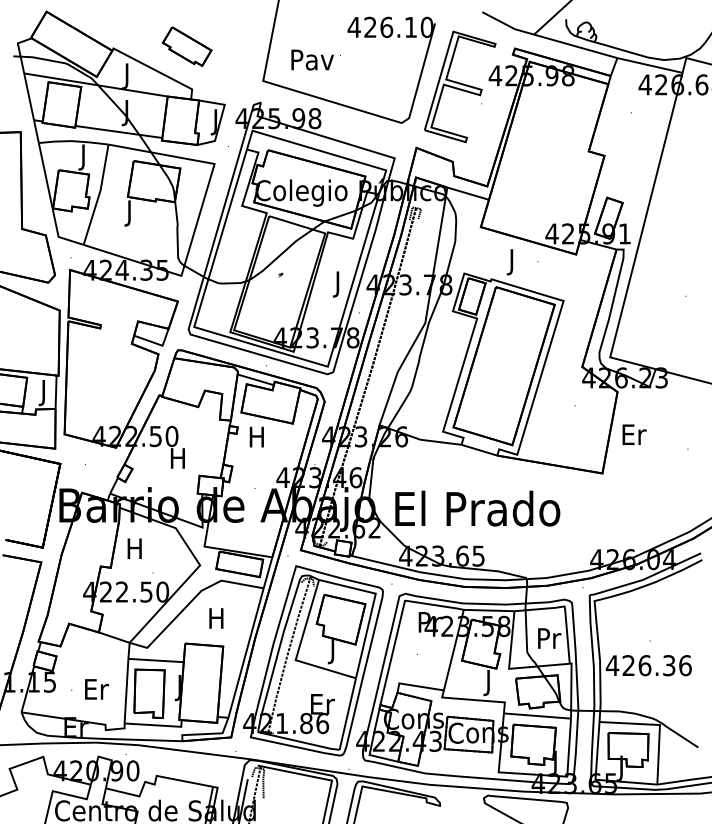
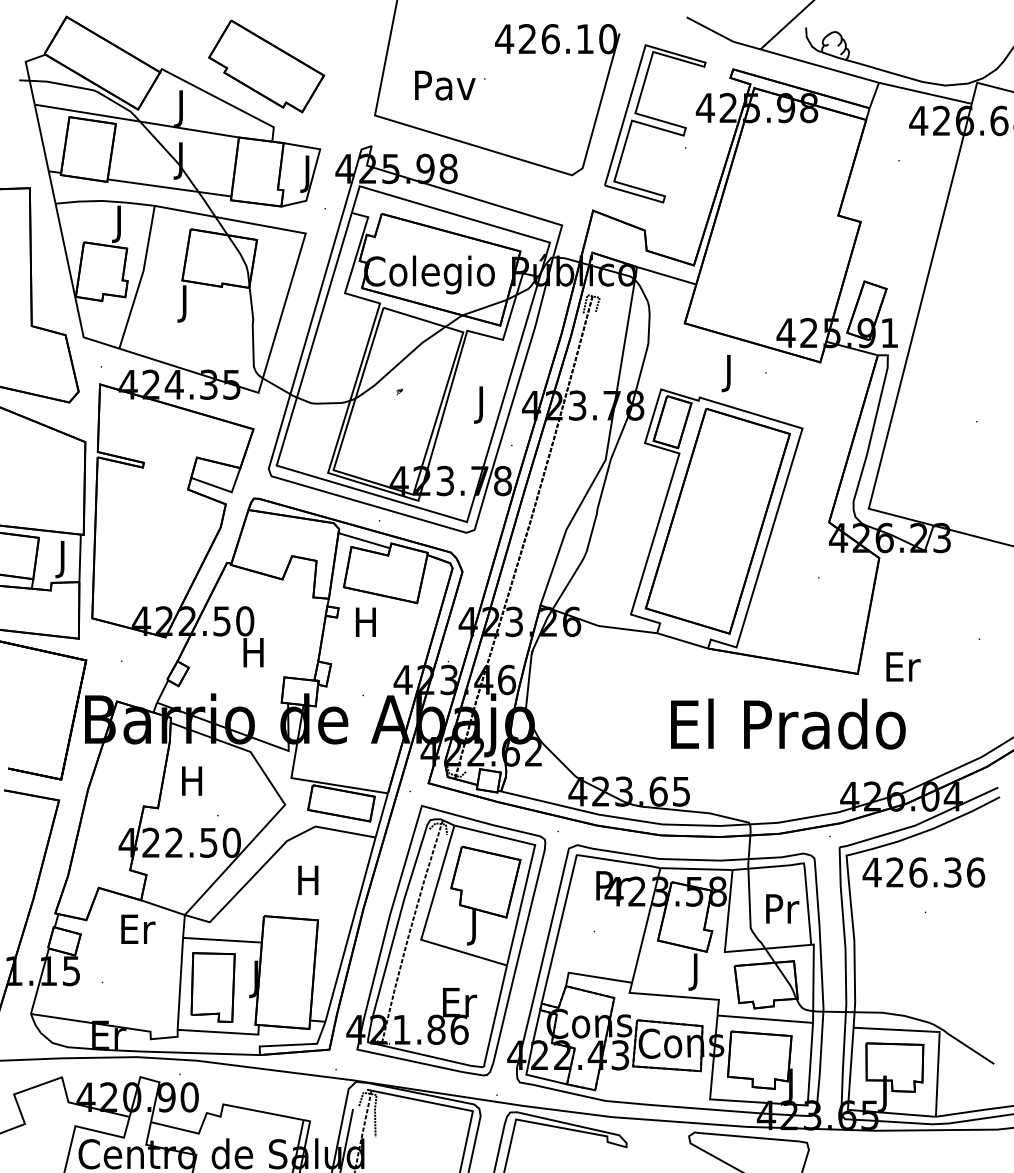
part: (187, 46) -> (266, 66), size x1.67
text: (634, 434) -> (903, 666), moved
text: (477, 508) -> (788, 723), moved
text: (648, 665) -> (923, 872), moved
text: (97, 688) -> (138, 928), moved

